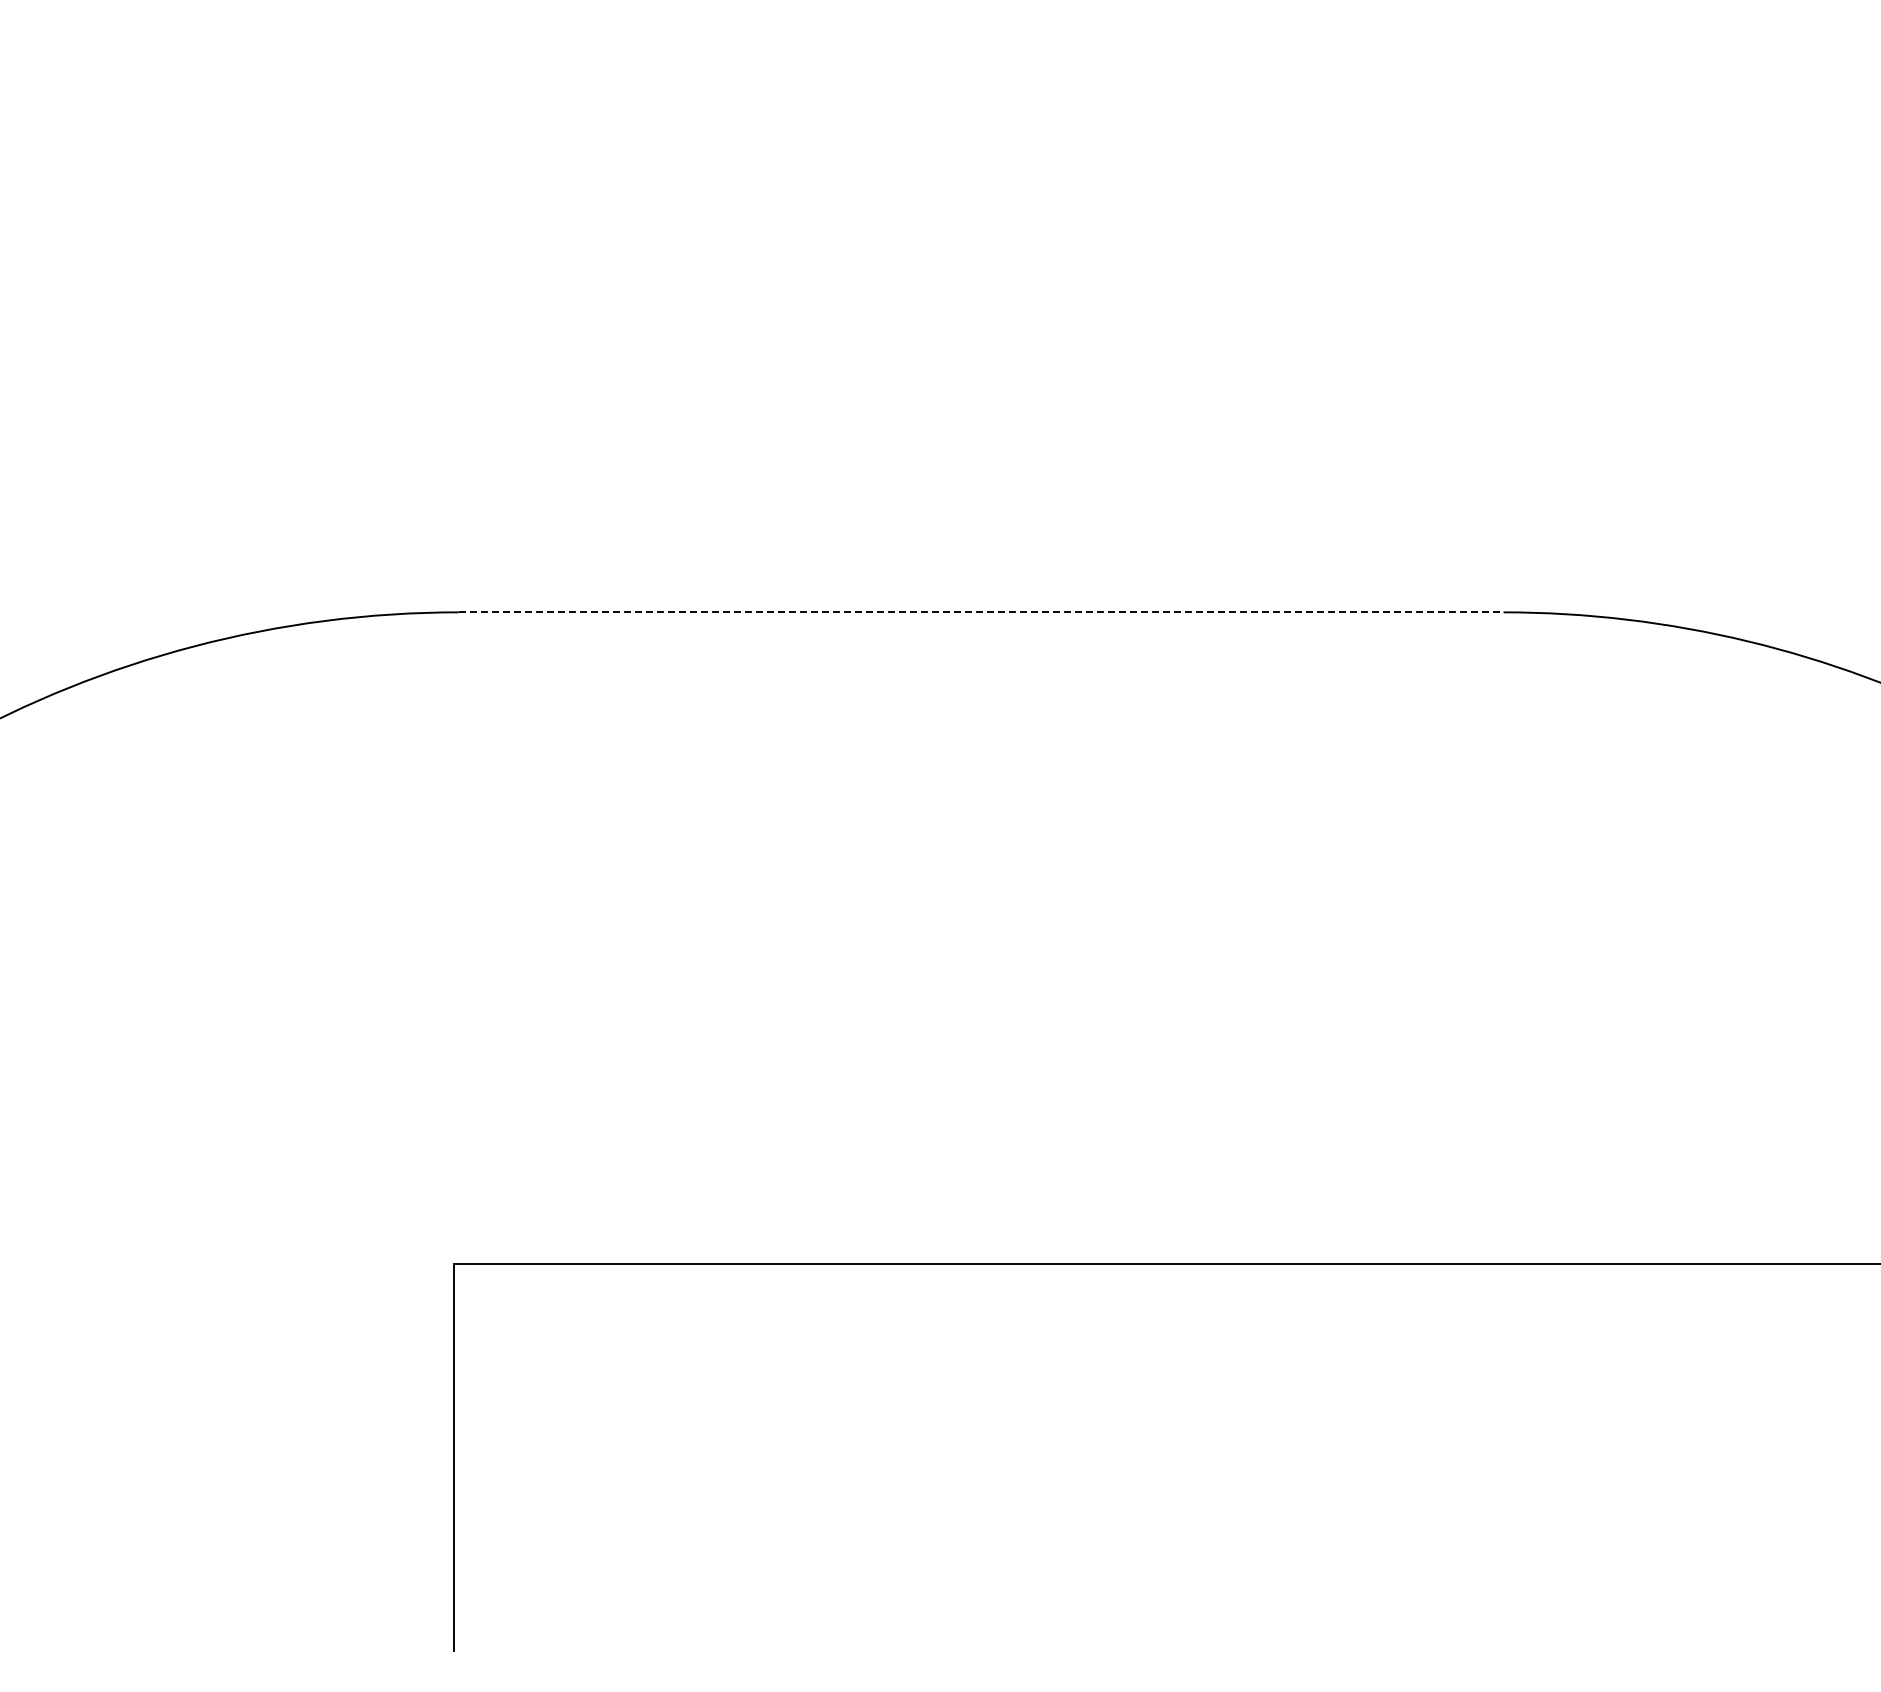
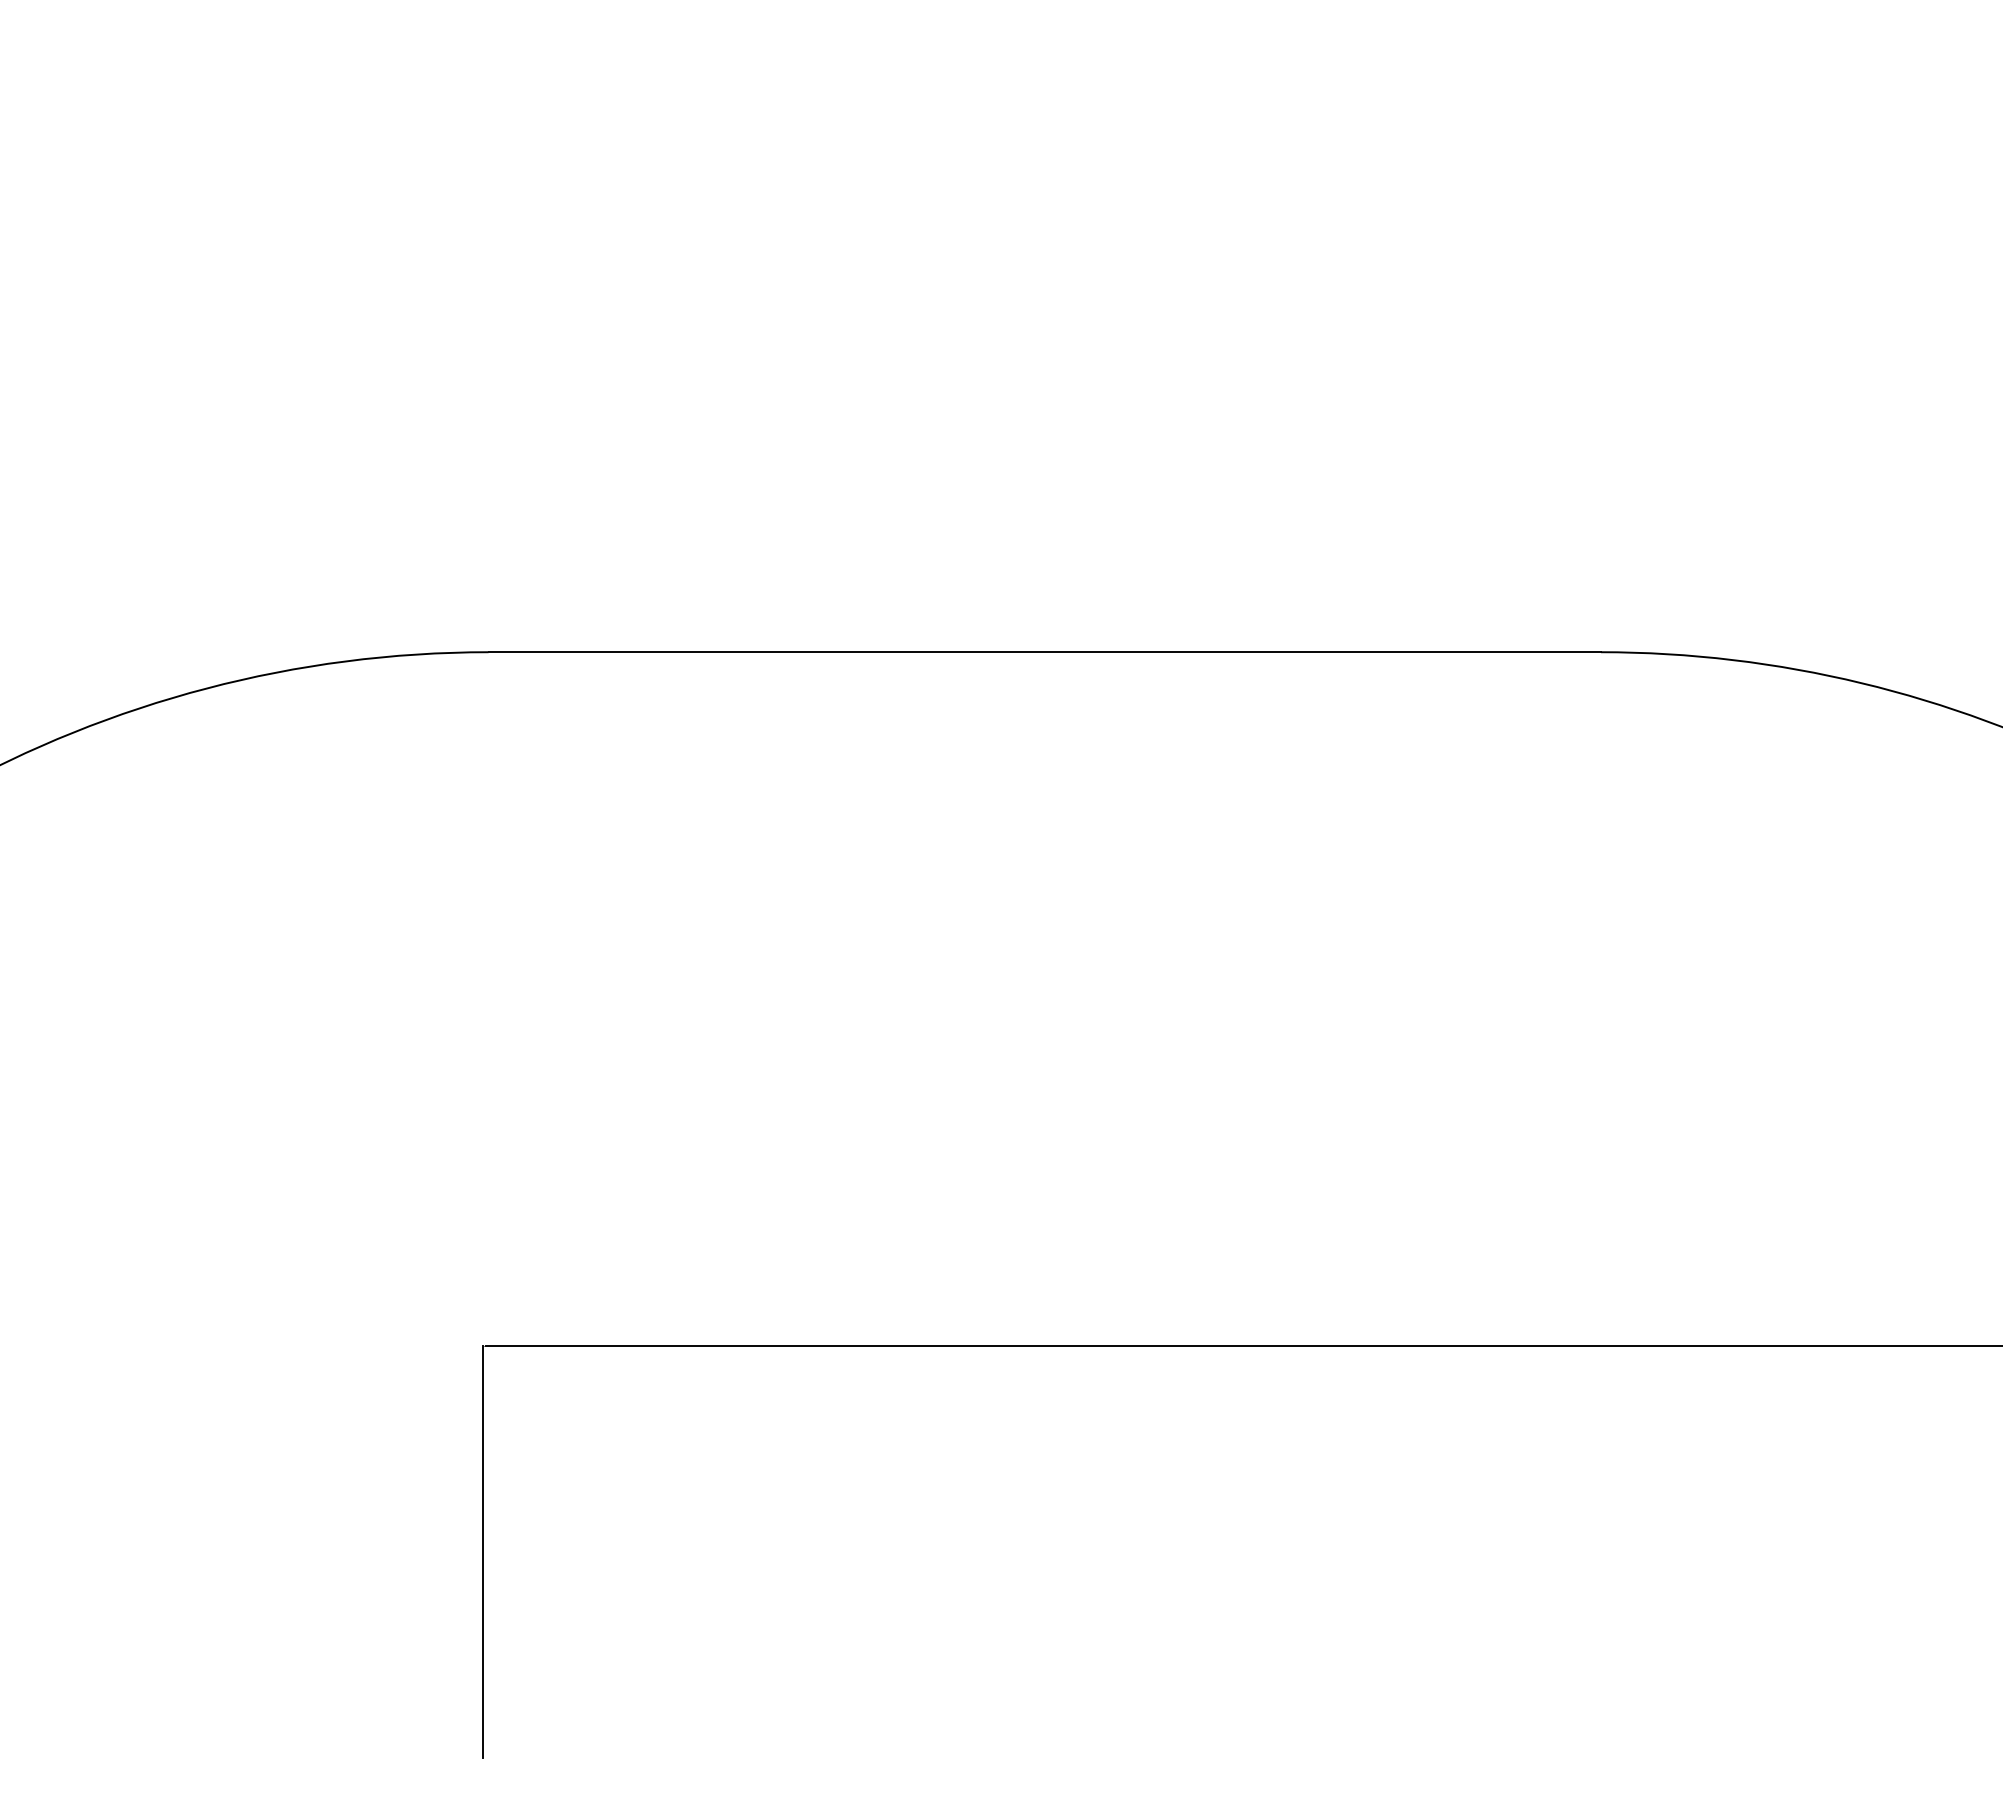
line: (981, 612) -> (1045, 652), dashed -> solid

